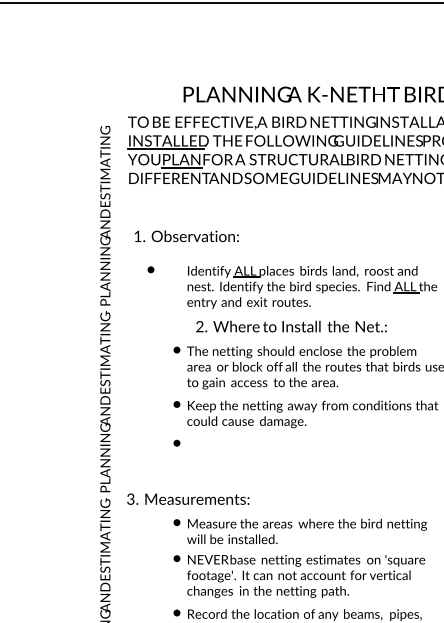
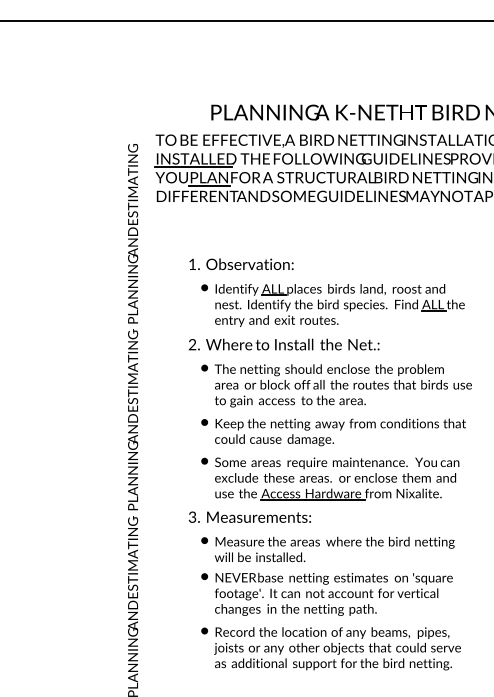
text: (186, 236) -> (241, 264), moved
part: (150, 269) -> (204, 287), moved
text: (290, 326) -> (283, 344), moved
part: (309, 460) -> (337, 478), added
text: (187, 498) -> (249, 516), moved

